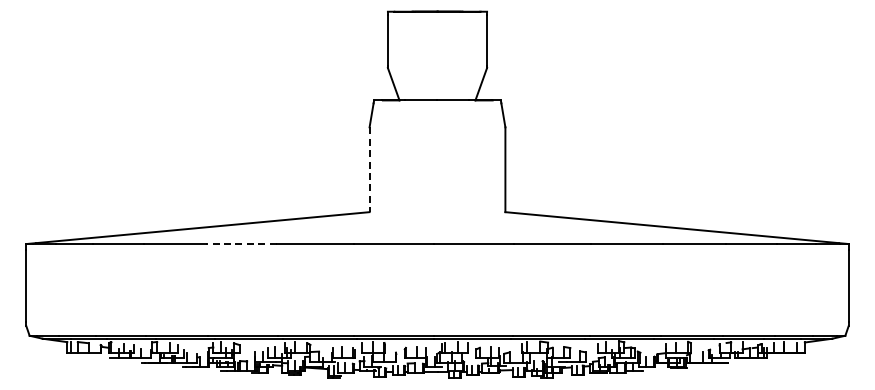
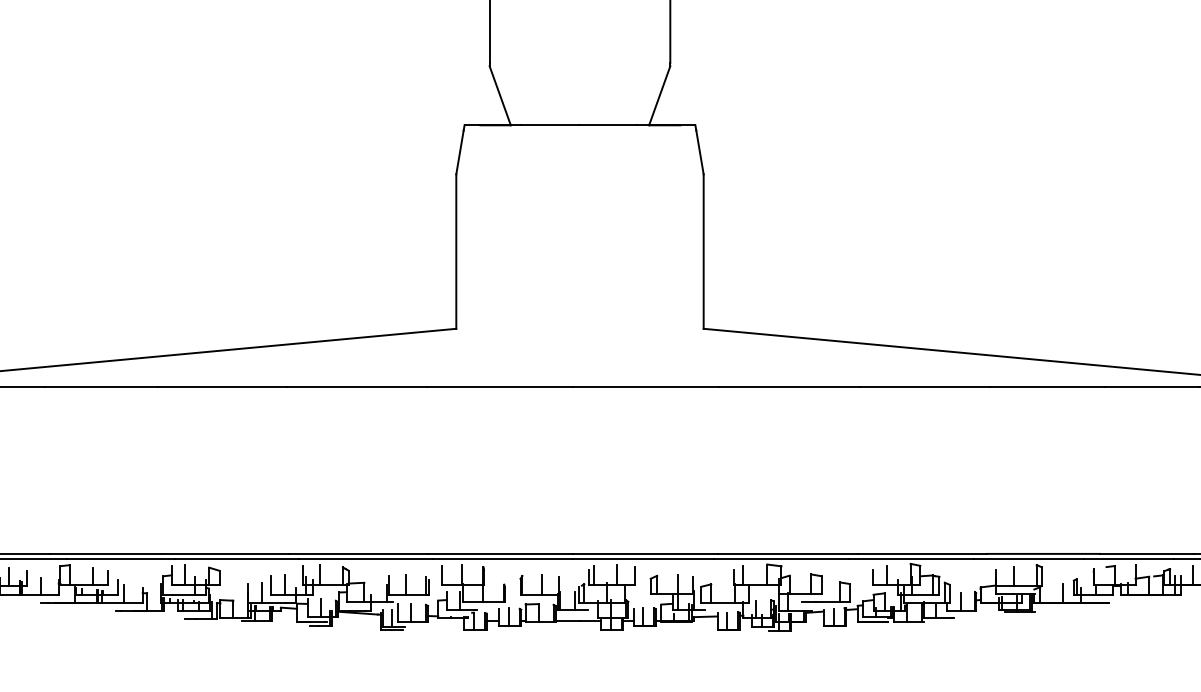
line: (369, 170) -> (456, 252), dashed -> solid
line: (240, 244) -> (221, 387), dashed -> solid

